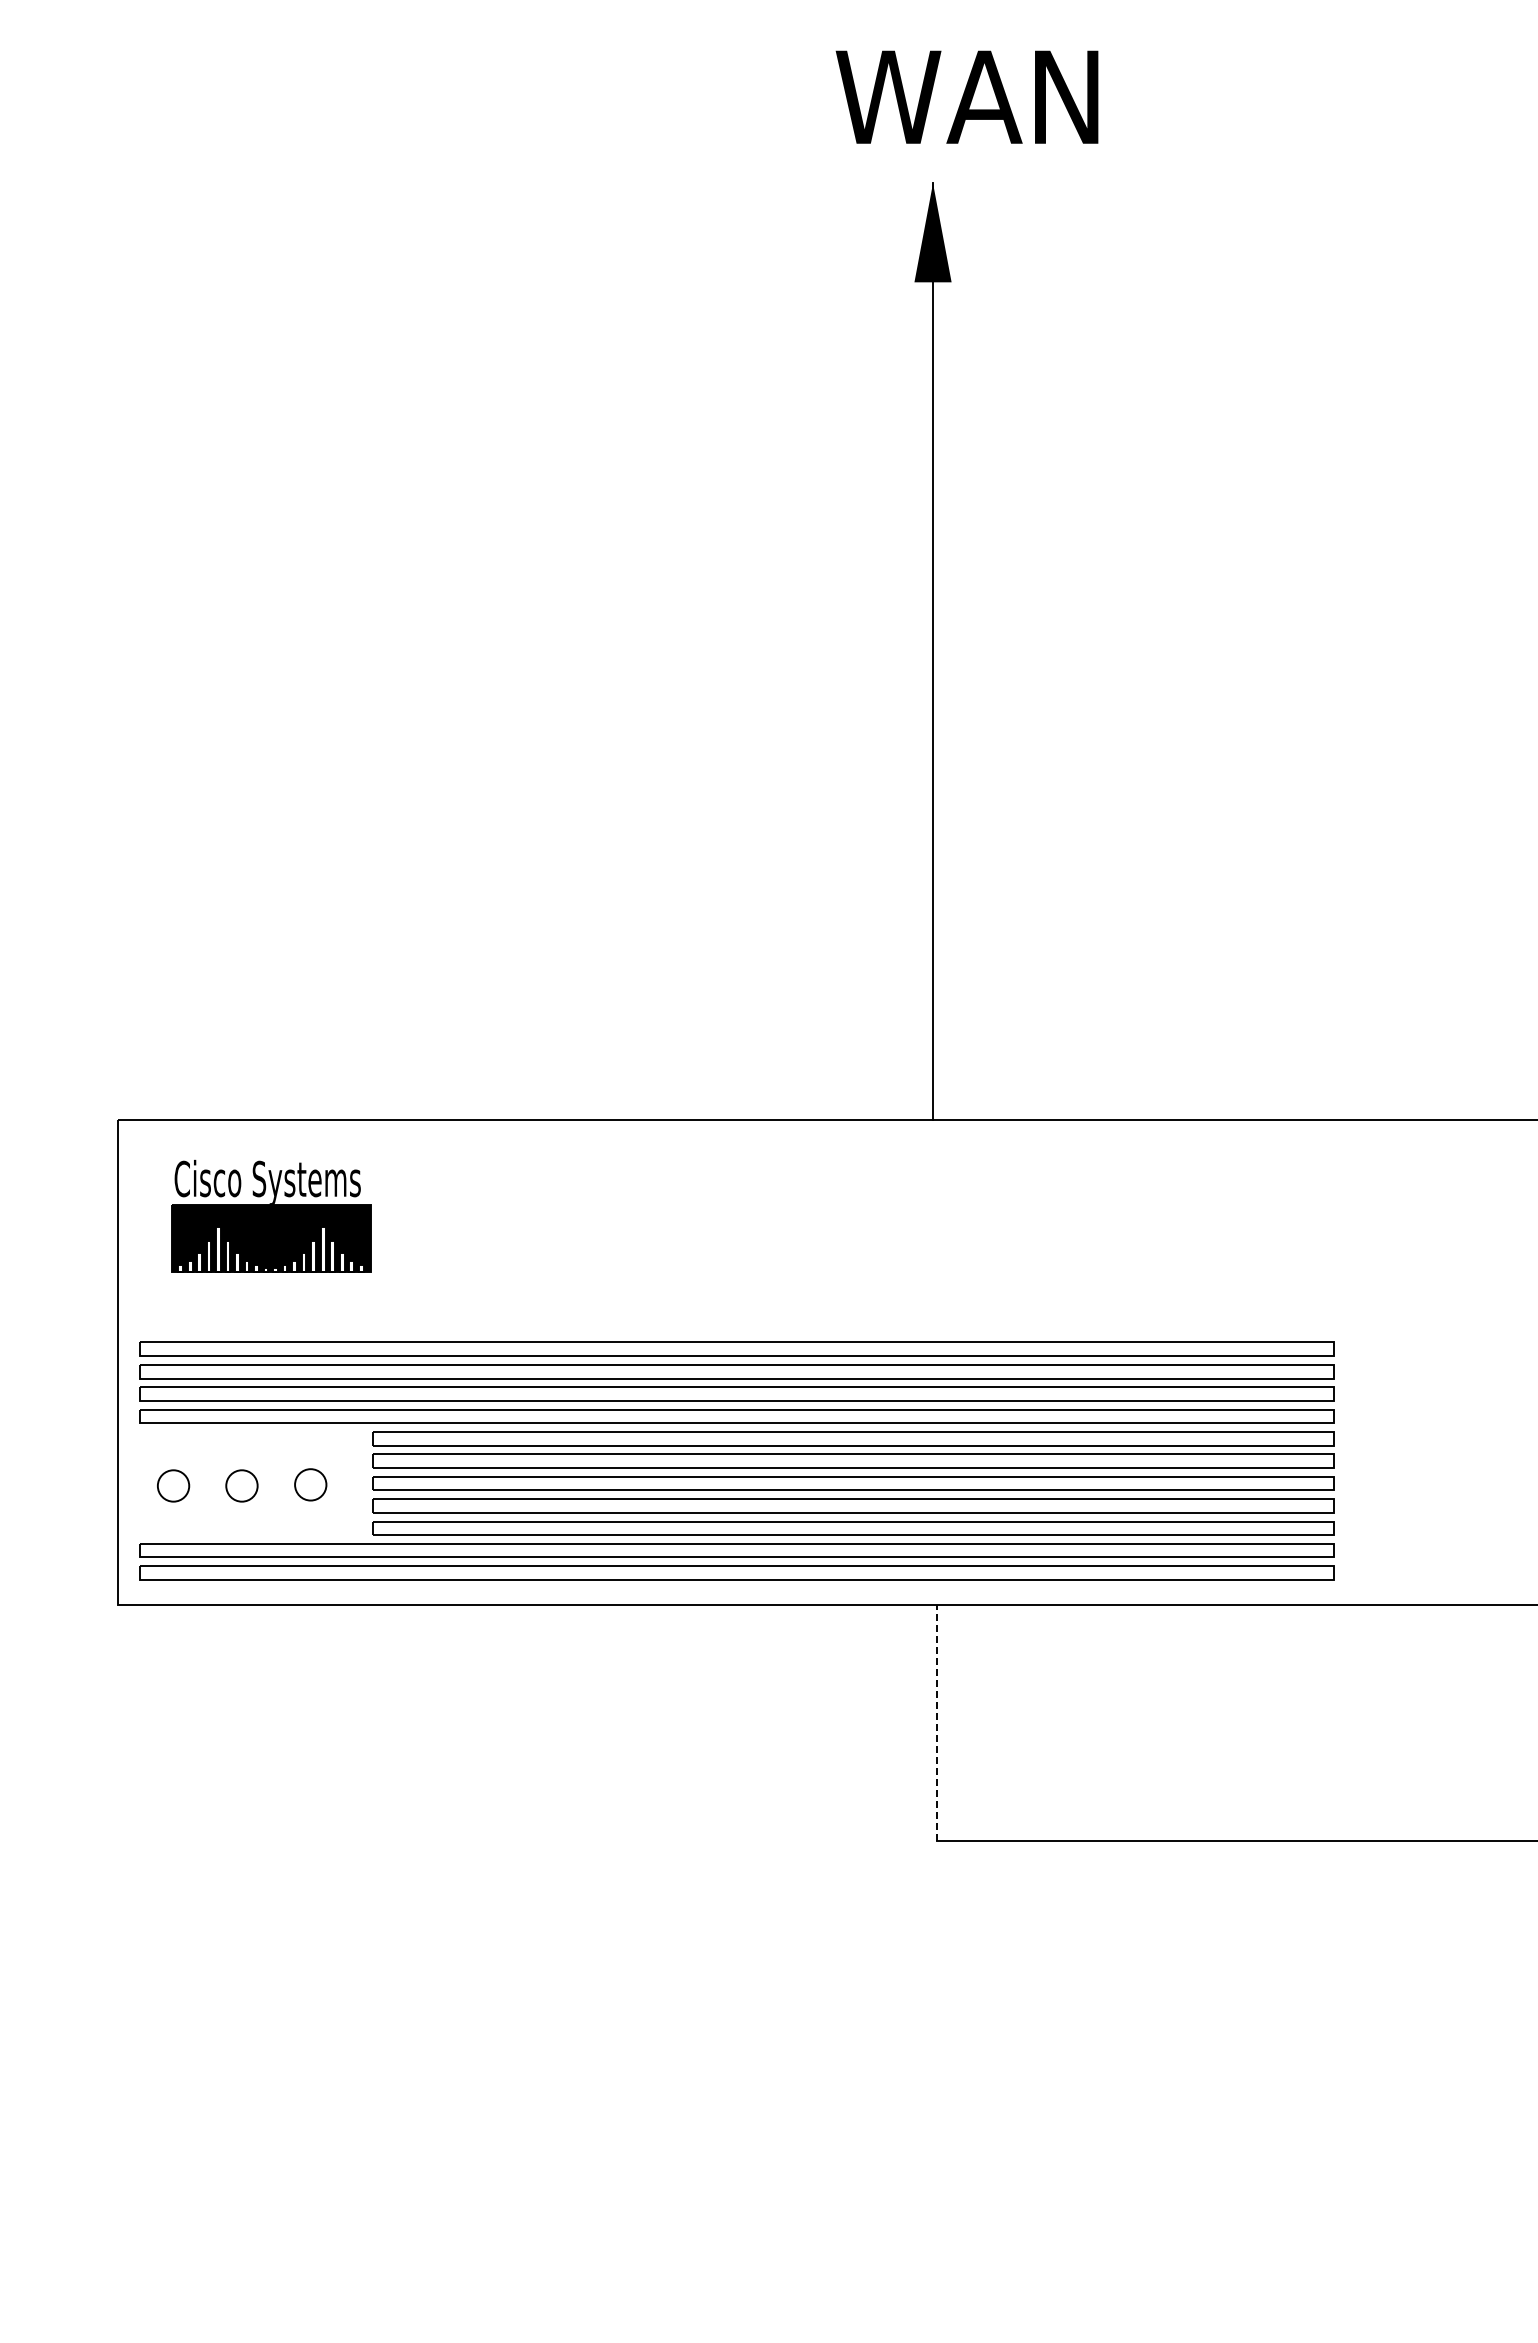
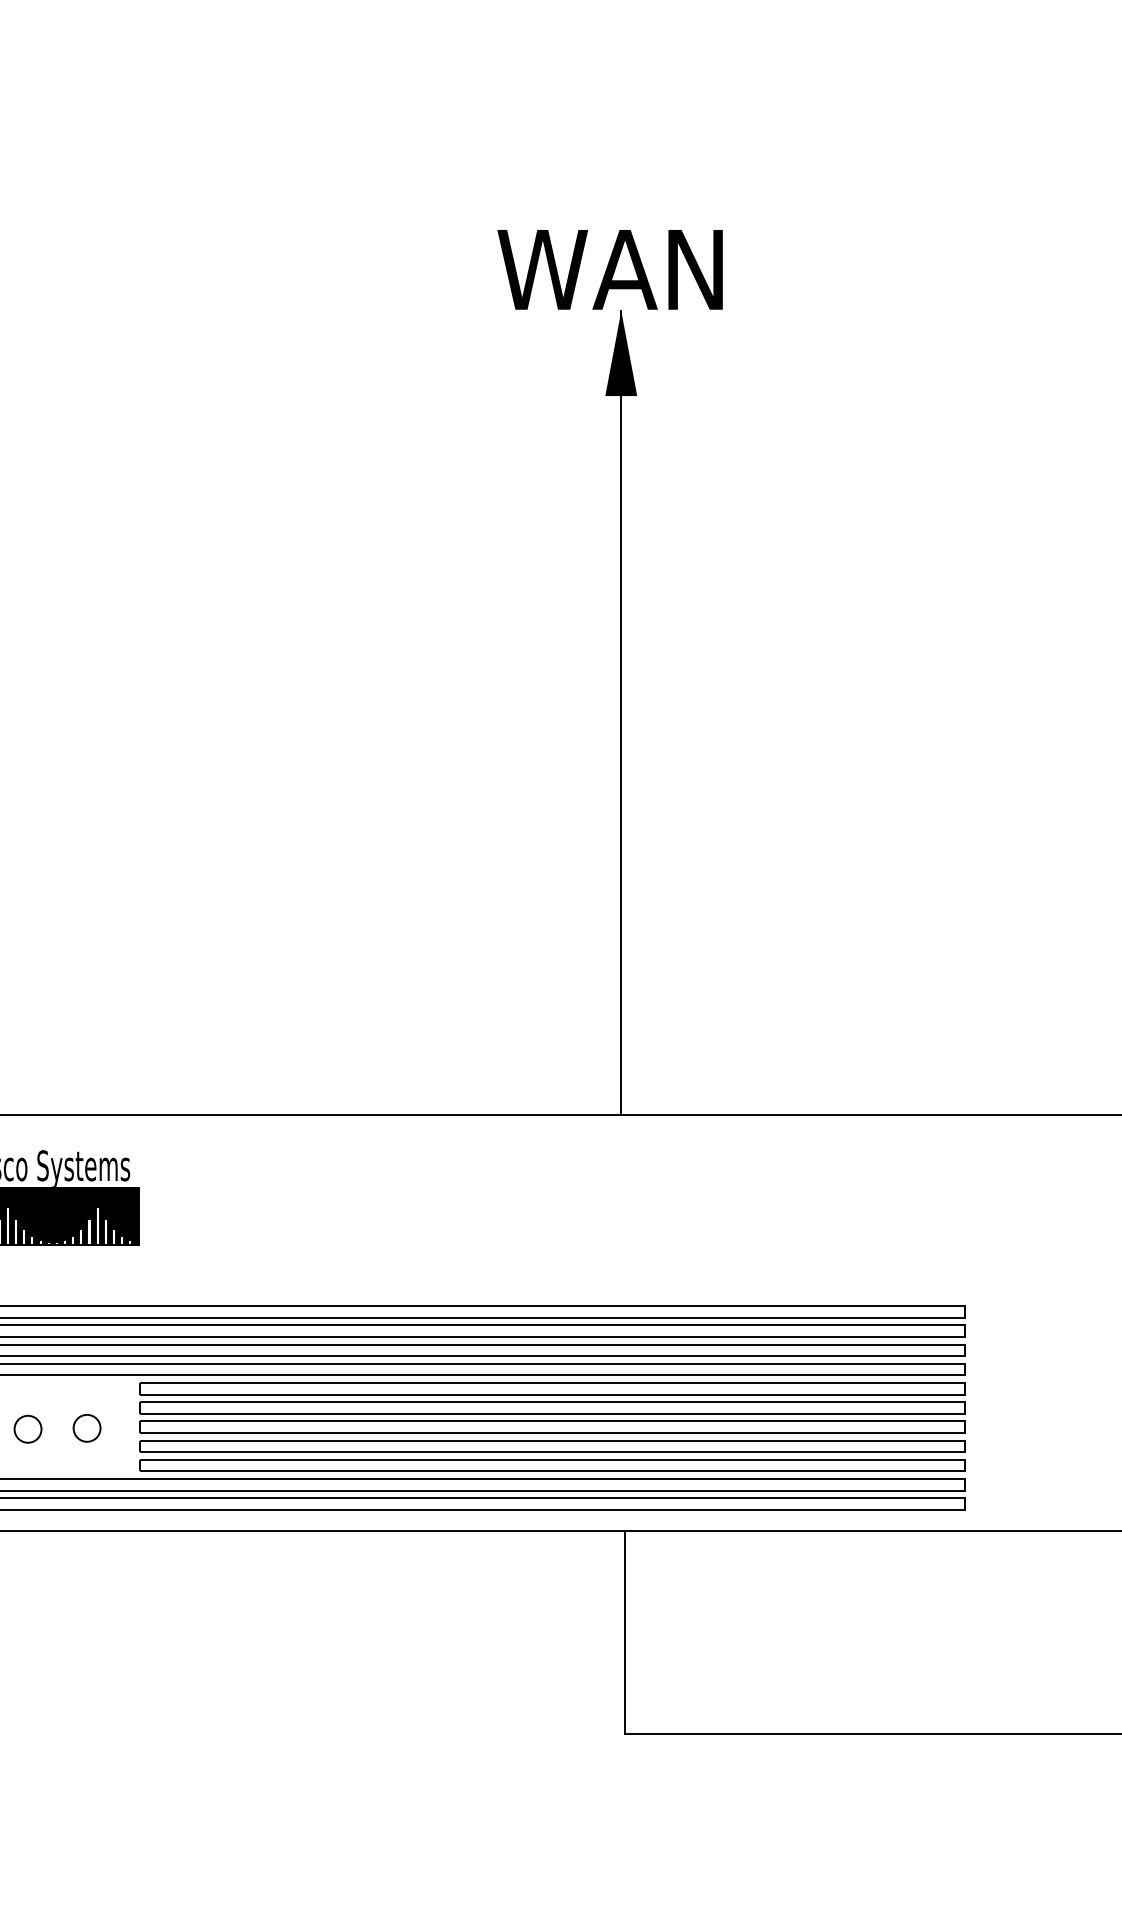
text: (966, 96) -> (609, 269), moved
line: (936, 1722) -> (624, 1632), dashed -> solid

